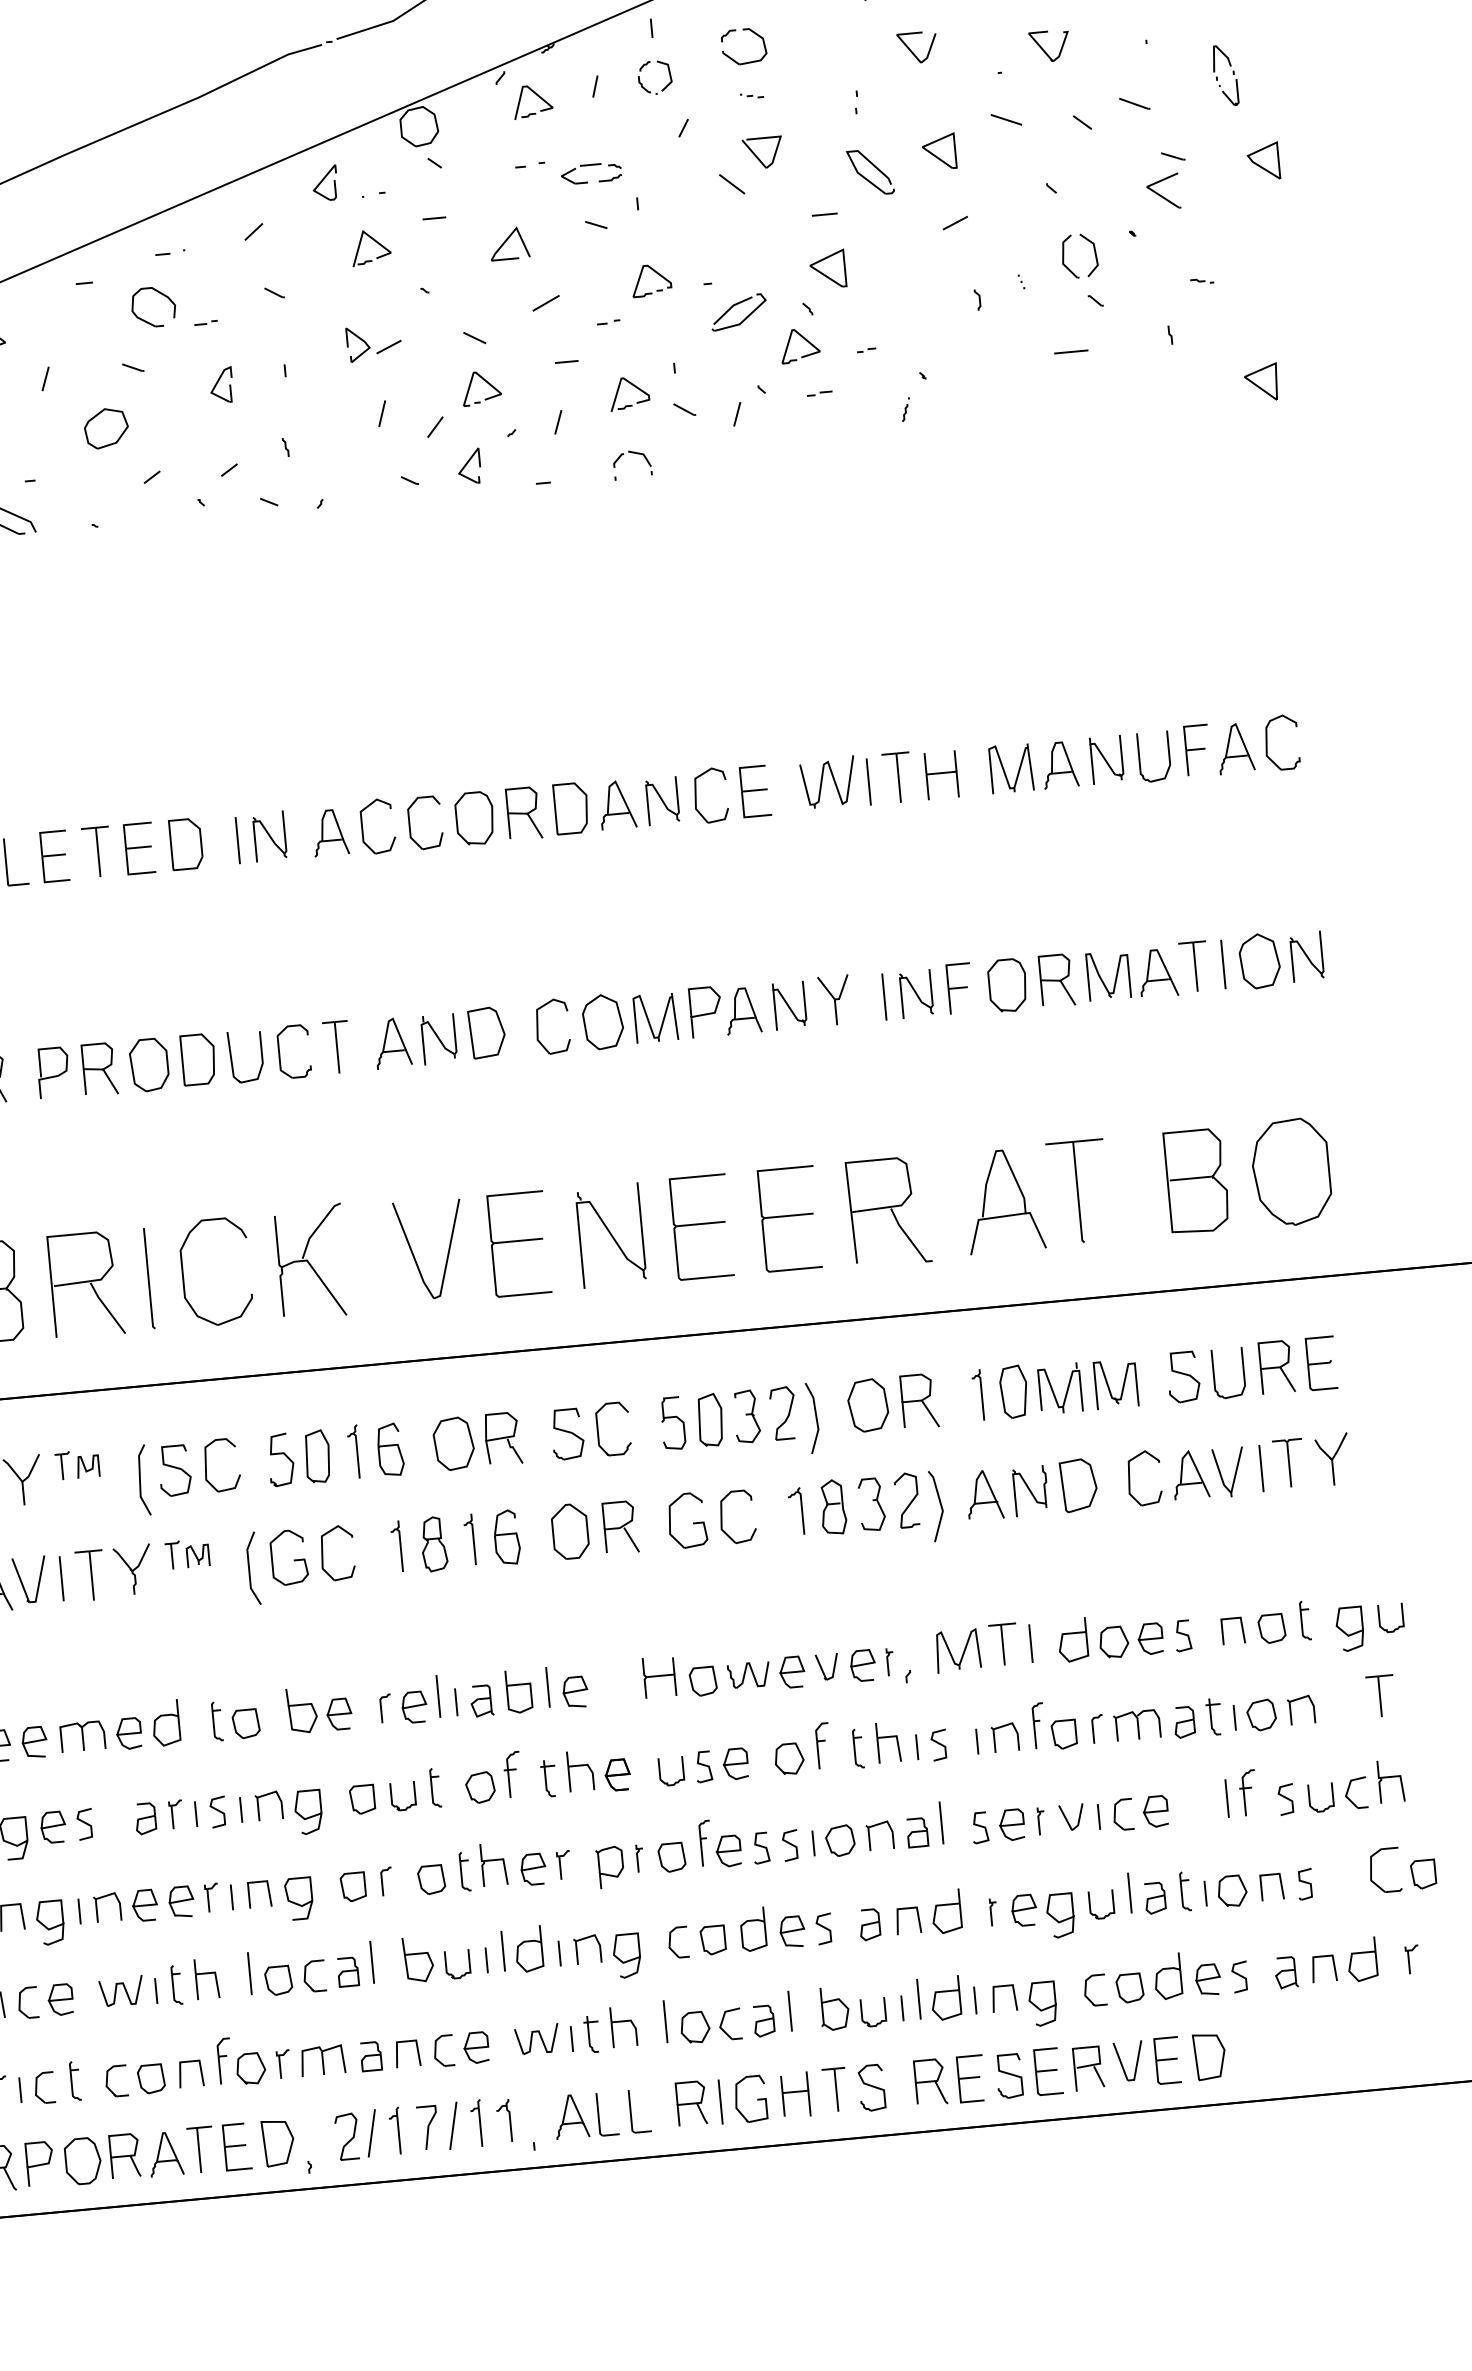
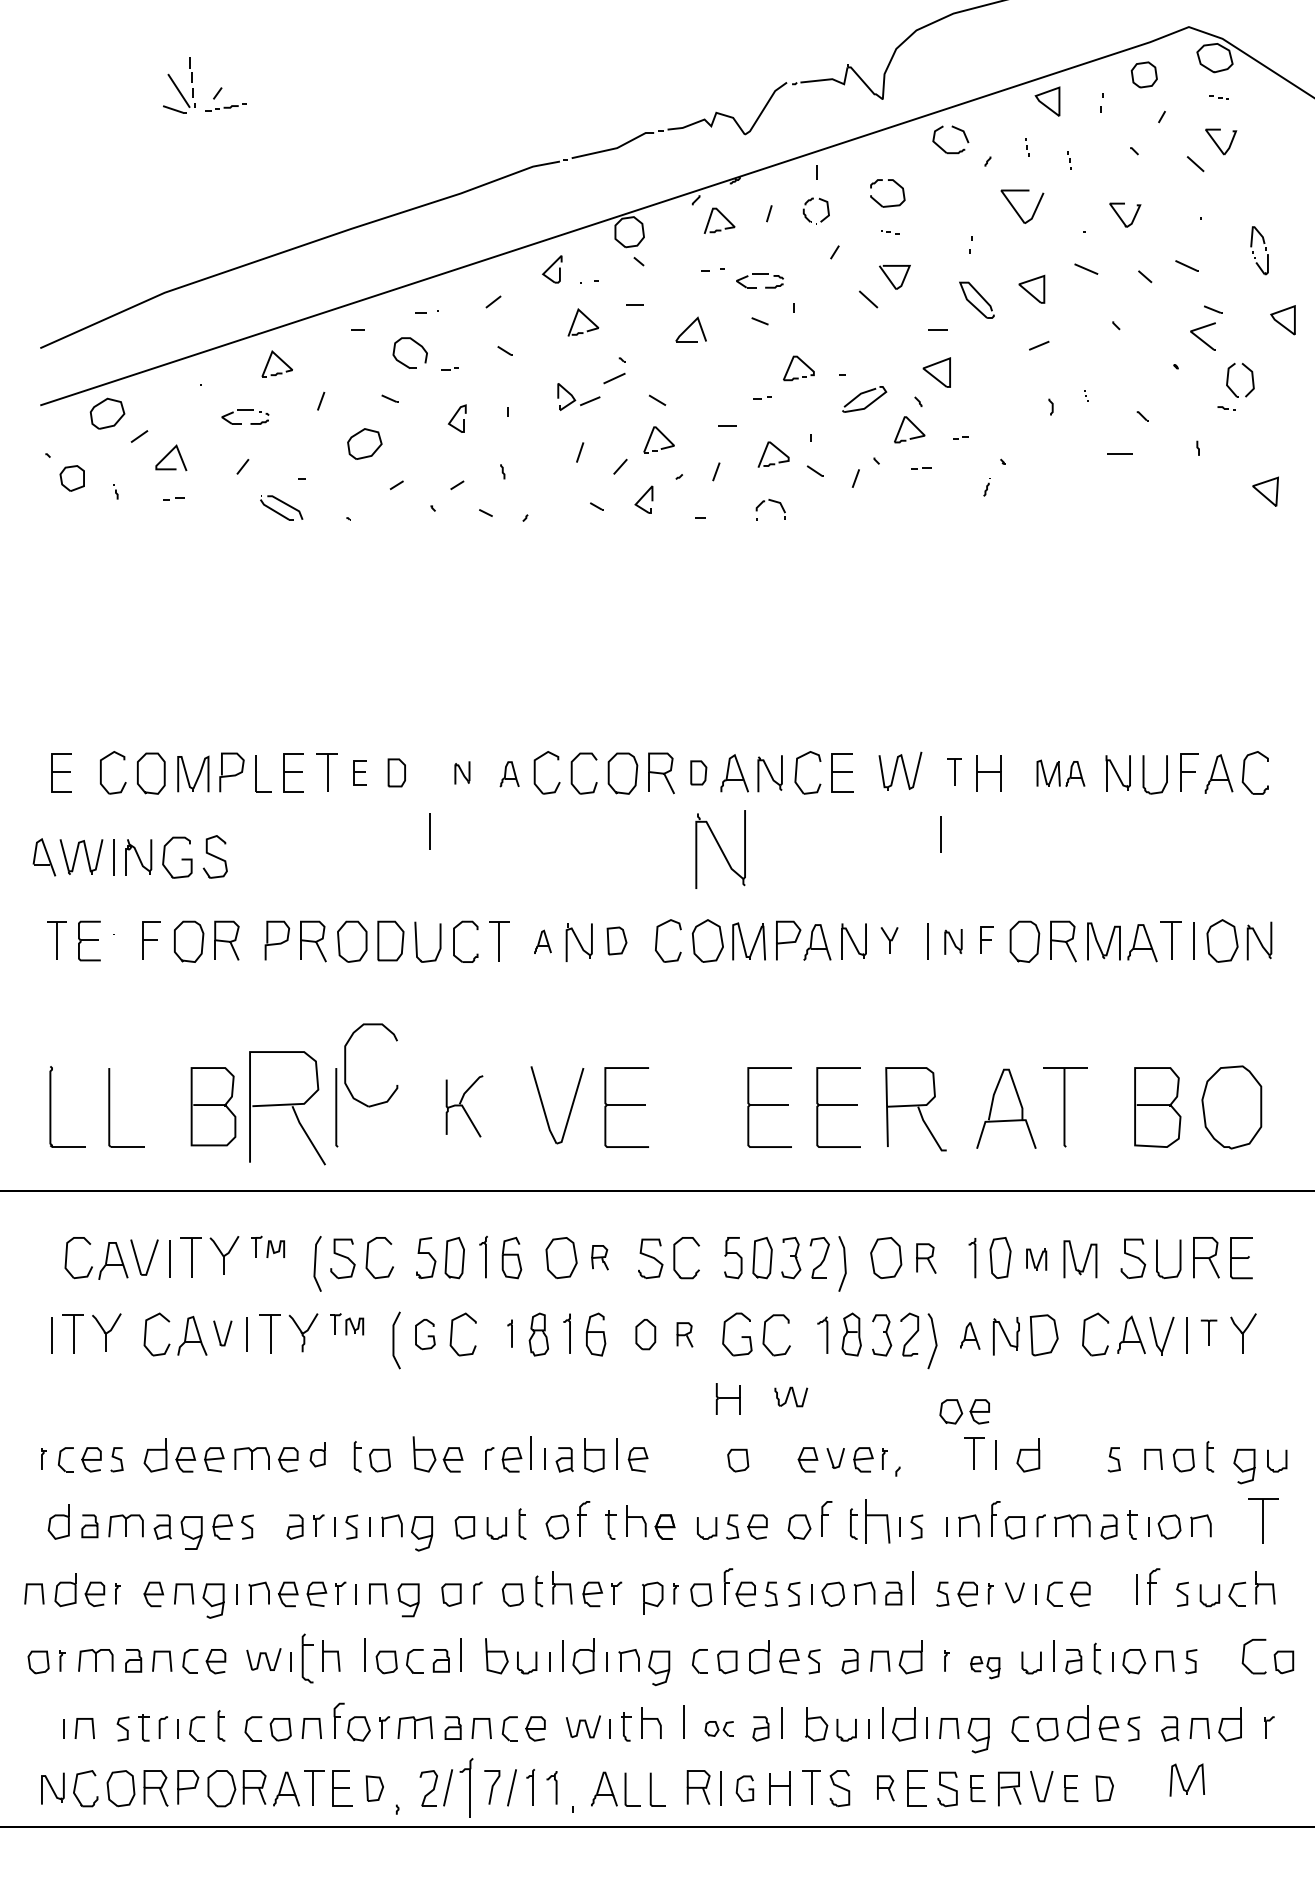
part: (917, 47) -> (1022, 206), size x1.4
part: (1093, 251) -> (1251, 377), moved
line: (546, 303) -> (614, 378), moved
part: (1033, 766) -> (1060, 773), size x0.7
part: (896, 777) -> (953, 772), size x0.7
line: (868, 781) -> (940, 834), moved
part: (571, 808) -> (698, 772), size x0.6
part: (330, 832) -> (509, 774), size x0.7
part: (269, 835) -> (462, 772), size x0.6
line: (236, 840) -> (429, 831), moved
part: (185, 843) -> (396, 772), size x0.7
part: (139, 848) -> (360, 772), size x0.6
part: (959, 988) -> (987, 940), size x0.7
part: (916, 993) -> (953, 941), size x0.7
part: (834, 999) -> (889, 940), size x0.7
part: (486, 1032) -> (616, 940), size x0.7
part: (392, 1042) -> (542, 941), size x0.6
part: (610, 1235) -> (720, 849), moved
part: (312, 1261) -> (464, 1106), size x0.7
part: (184, 1275) -> (346, 1065), moved
part: (85, 1284) -> (286, 1107), size x1.4
part: (1060, 1389) -> (1036, 1259), size x0.6
part: (919, 1401) -> (926, 1258), size x0.7
part: (502, 1438) -> (599, 1257), size x0.6
part: (1288, 1462) -> (1208, 1332), size x0.7
part: (984, 1494) -> (970, 1335), size x0.7
part: (619, 1526) -> (684, 1334), size x0.6
part: (570, 1531) -> (645, 1334), size x0.7
part: (396, 1546) -> (509, 1333), size x0.7
part: (289, 1557) -> (425, 1334), size x0.7
part: (30, 1580) -> (222, 1333), size x0.7
part: (1131, 1640) -> (964, 1411), moved
part: (956, 1650) -> (1186, 1779), moved
part: (749, 1674) -> (791, 1396), moved
part: (658, 1676) -> (727, 1398), moved
part: (1380, 1695) -> (1263, 1520), size x1.4
part: (165, 1723) -> (317, 1454), size x0.7
part: (888, 1742) -> (877, 1521), size x1.4
part: (1042, 1916) -> (984, 1667), size x0.6
part: (175, 1985) -> (306, 1658), size x1.6
part: (711, 2025) -> (719, 1728), size x0.6
part: (1209, 2056) -> (1104, 1788), size x0.7
part: (1167, 2060) -> (1071, 1788), size x0.7
part: (1047, 2071) -> (977, 1788), size x0.7
part: (930, 2082) -> (885, 1788), size x0.7
part: (750, 2099) -> (744, 1788), size x0.7
part: (395, 2130) -> (466, 1787), size x1.6
part: (277, 2142) -> (374, 1788), size x0.7

